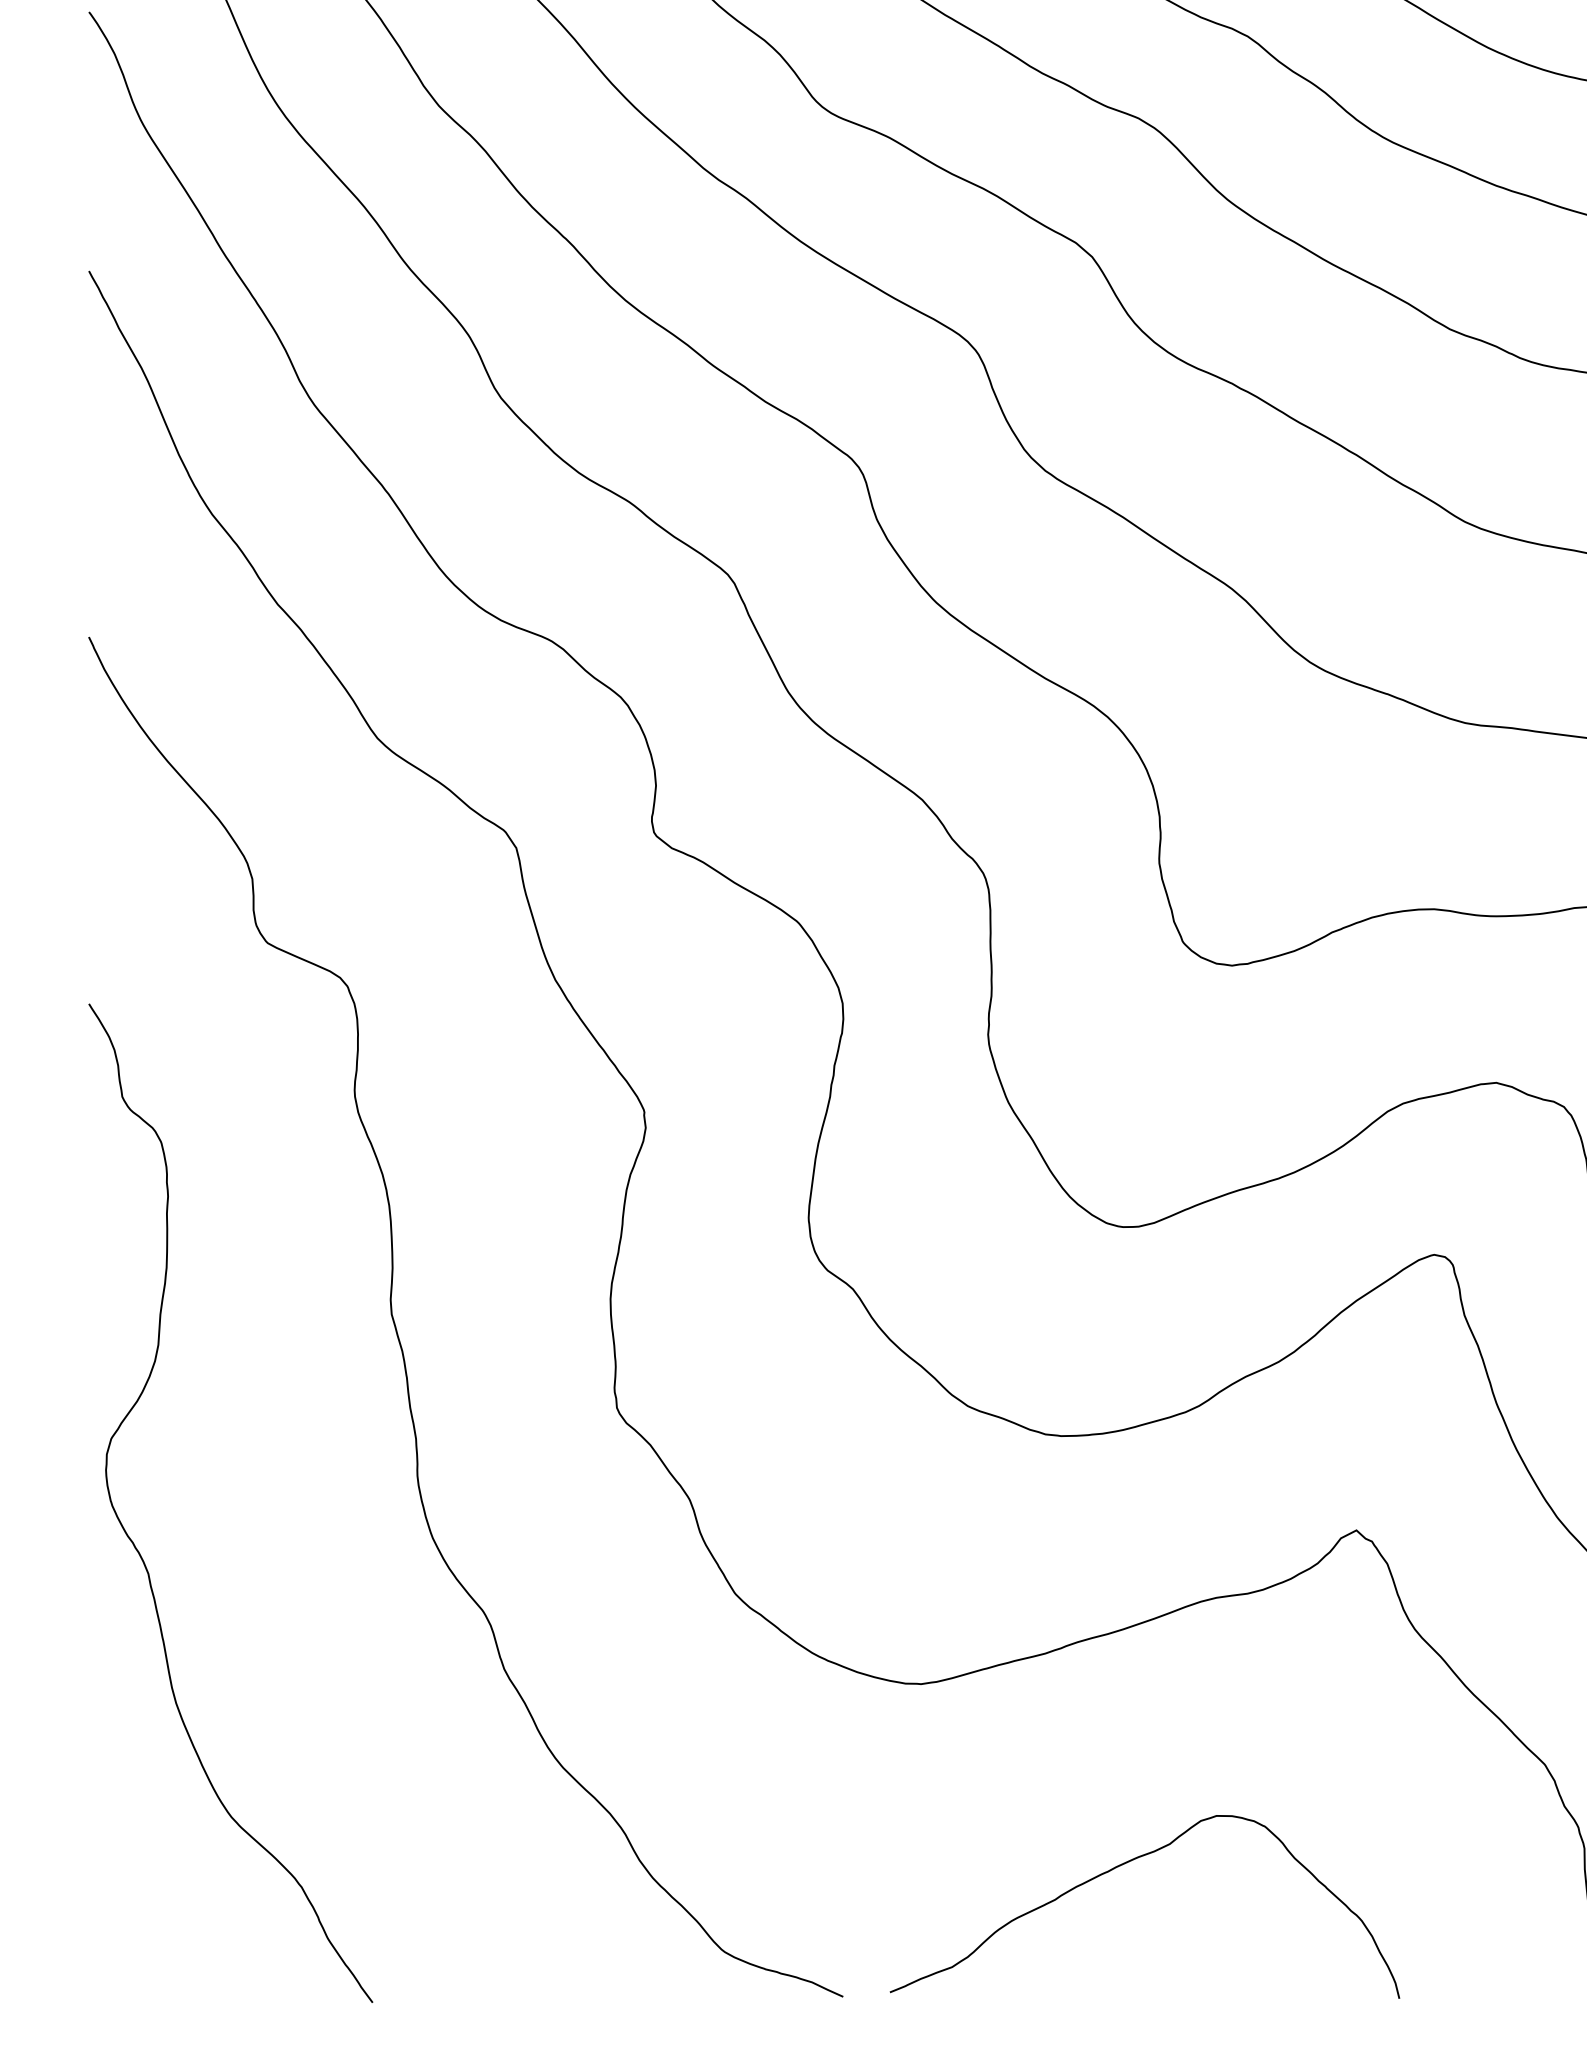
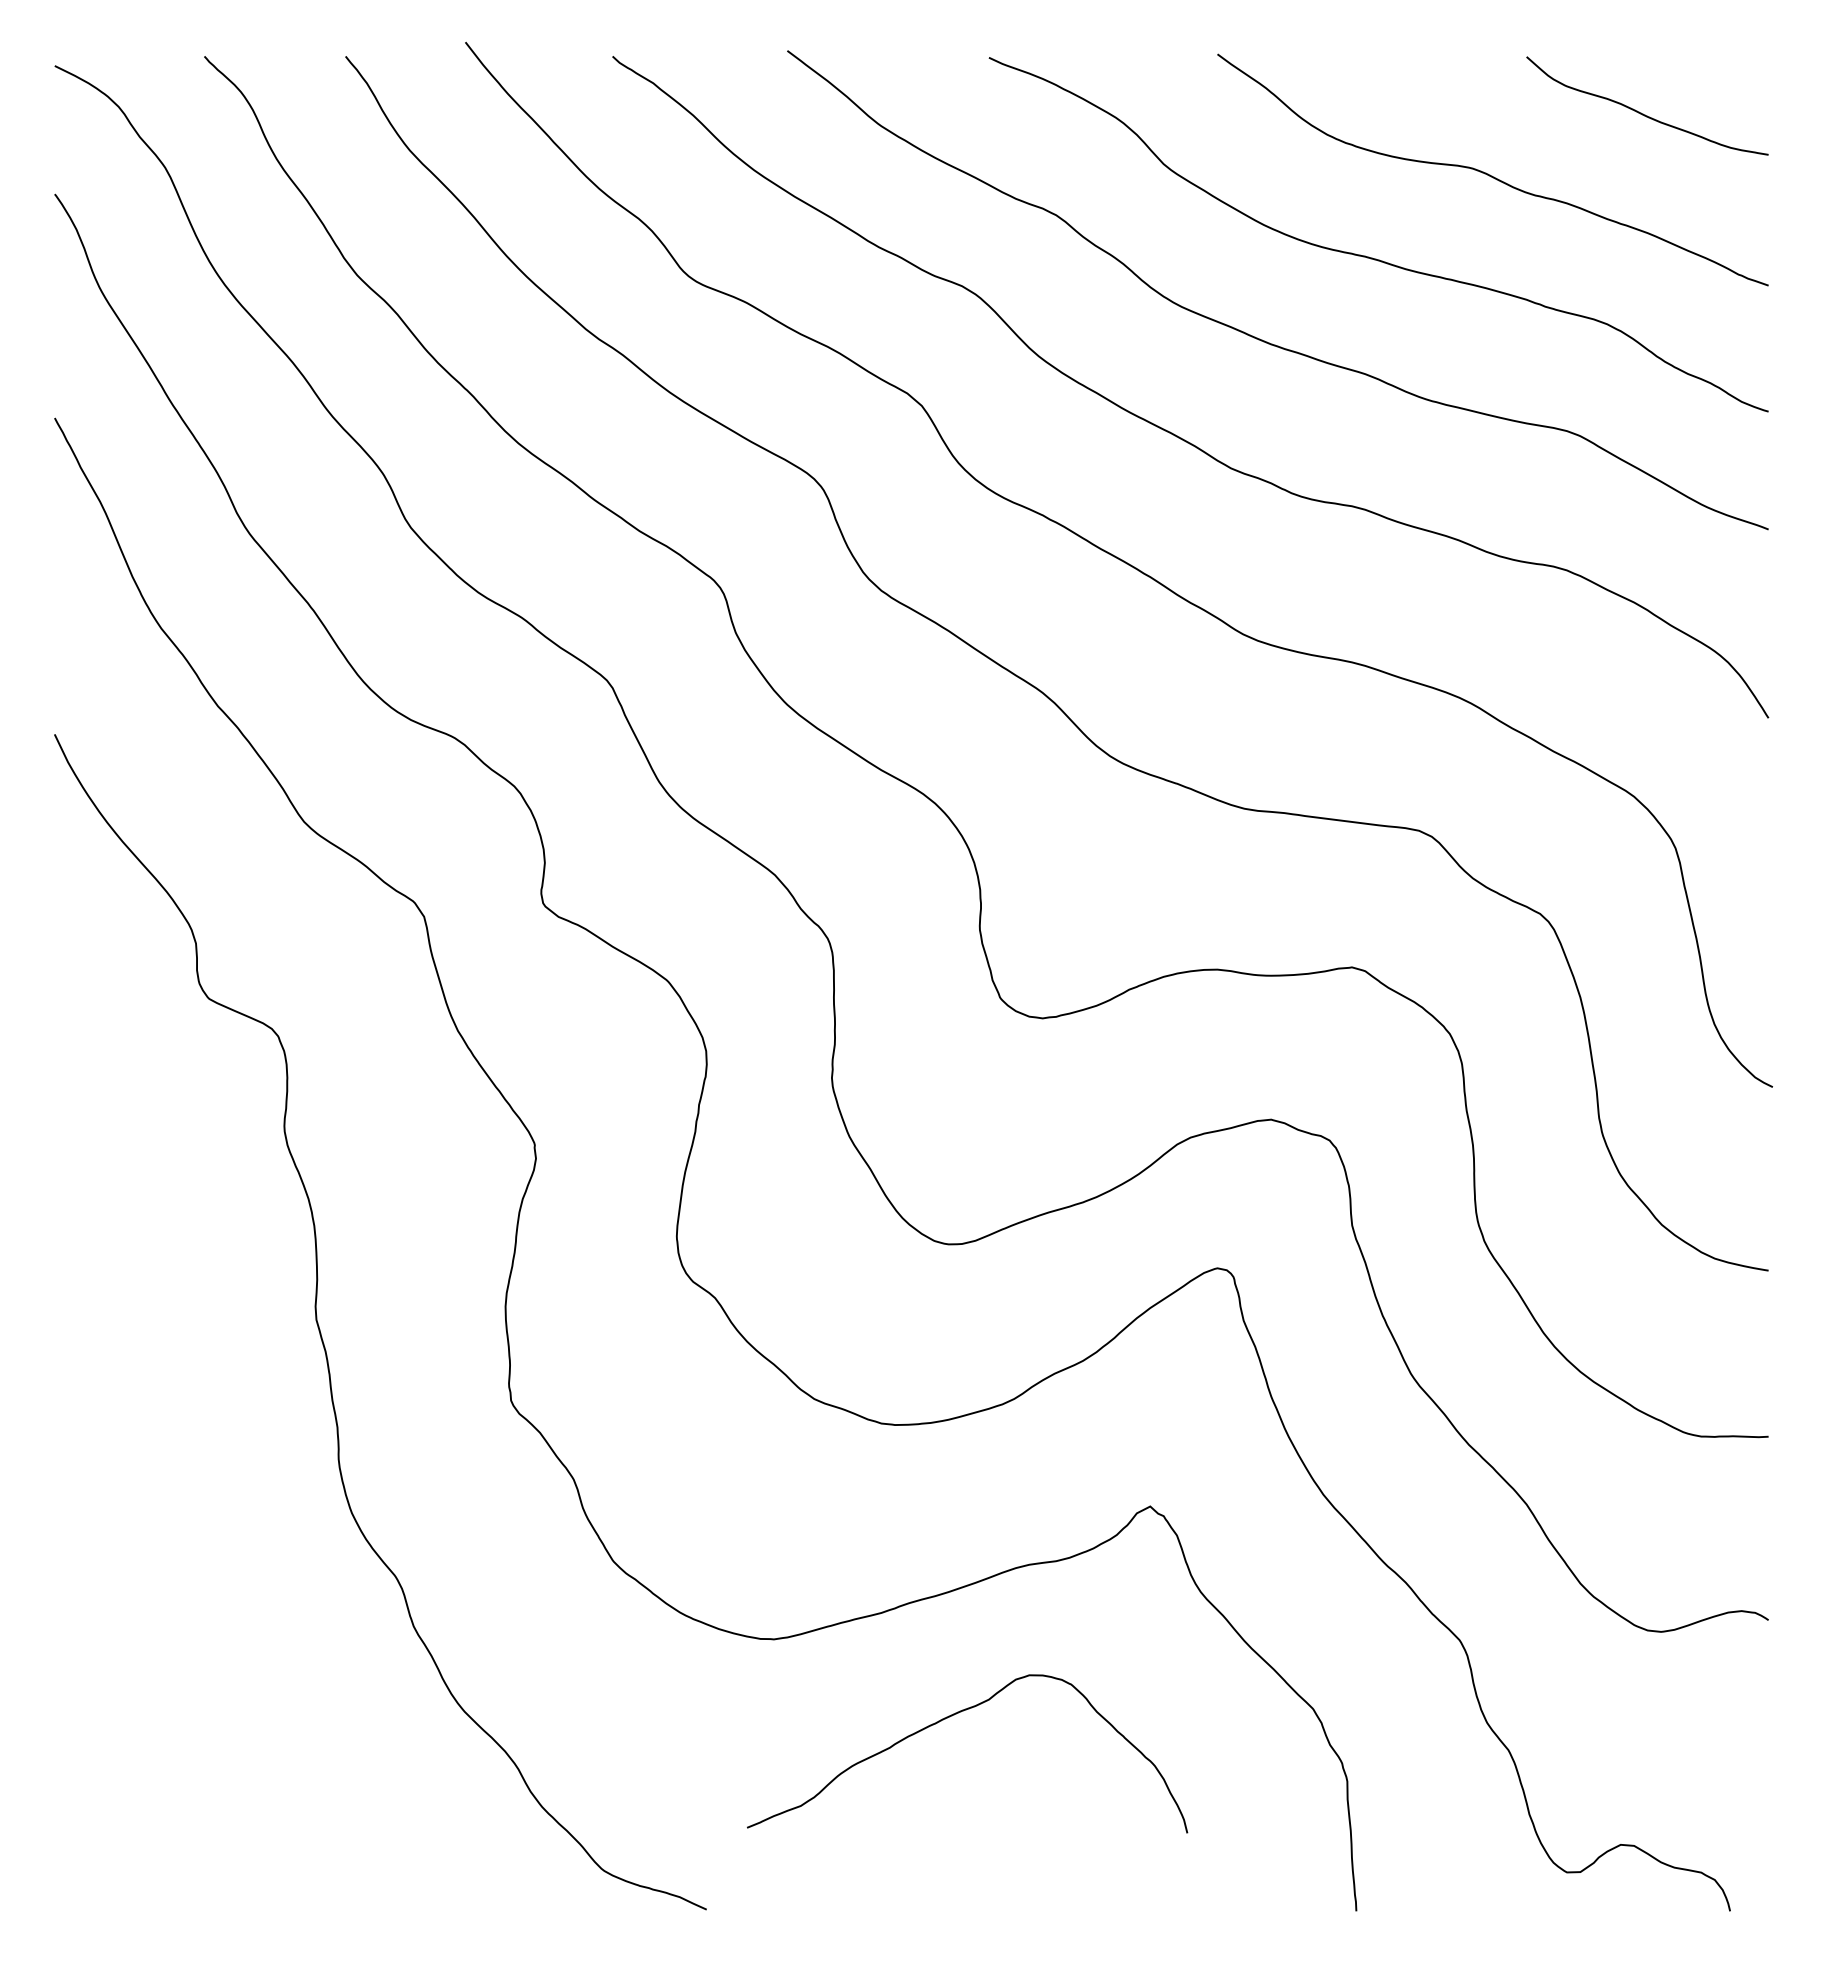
curve: (139, 1551) -> (98, 1524), removed
curve: (1127, 1863) -> (952, 1716), moved

